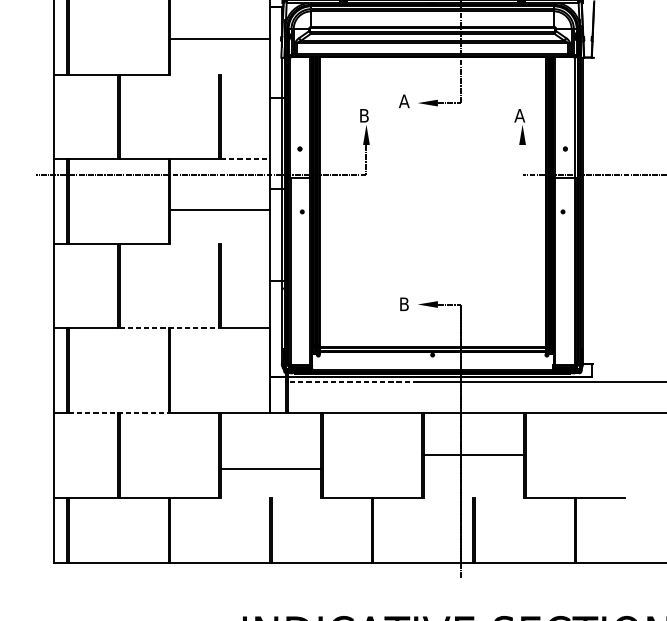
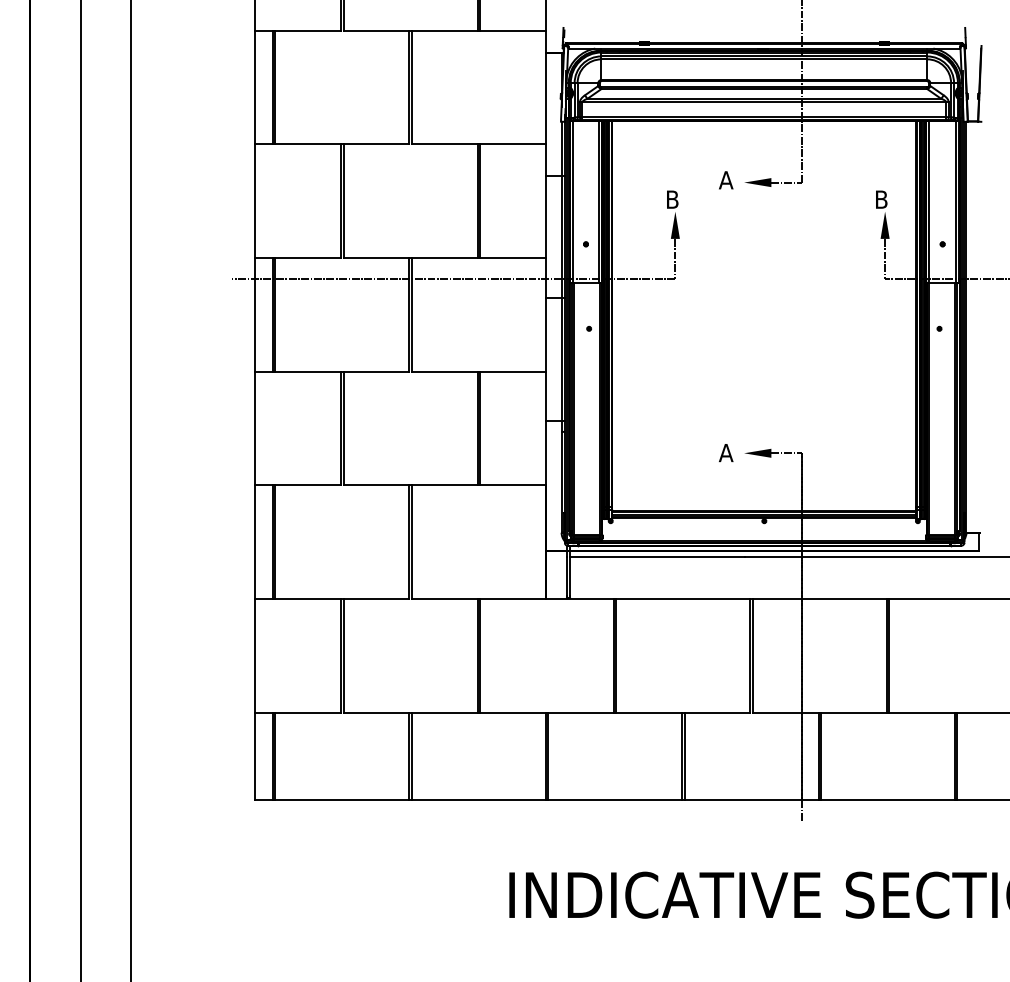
line: (219, 39) -> (478, 144), moved
text: (519, 115) -> (881, 199), A -> B
line: (245, 159) -> (512, 258), dashed -> solid
line: (522, 159) -> (885, 258), added
line: (219, 210) -> (478, 371), moved
text: (403, 304) -> (725, 453), B -> A
line: (170, 328) -> (411, 485), dashed -> solid
line: (352, 382) -> (656, 557), dashed -> solid
line: (118, 413) -> (342, 599), dashed -> solid
line: (473, 454) -> (819, 712), moved
line: (270, 469) -> (546, 712), moved

